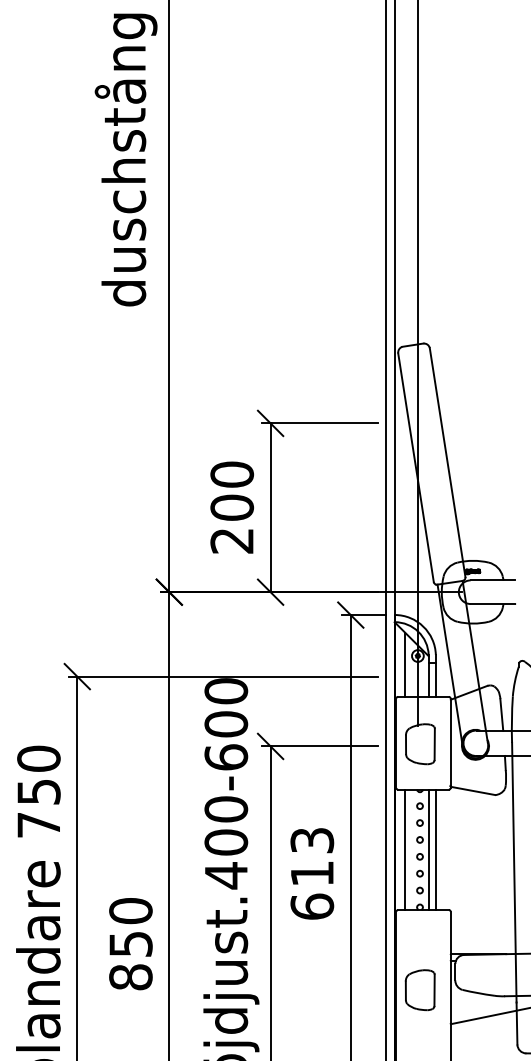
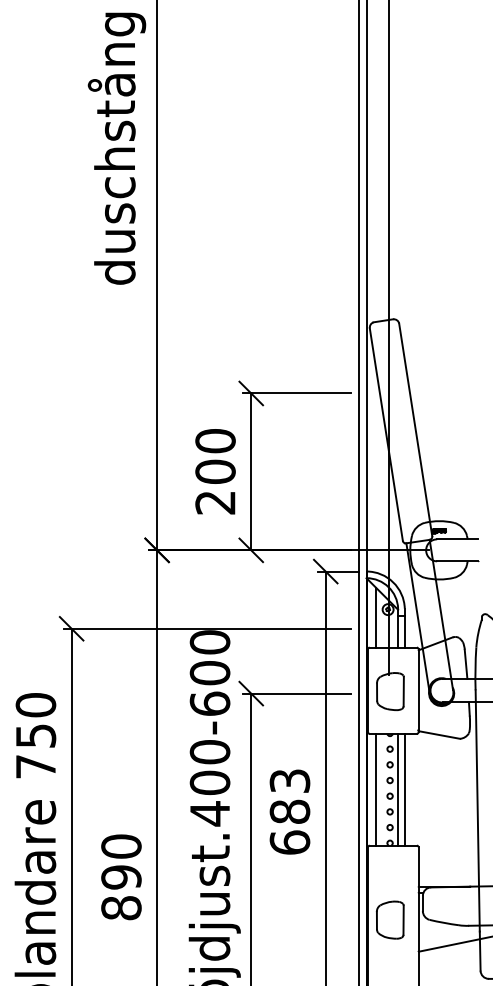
text: (312, 873) -> (290, 811), 613 -> 683
text: (130, 944) -> (121, 877), 850 -> 890

